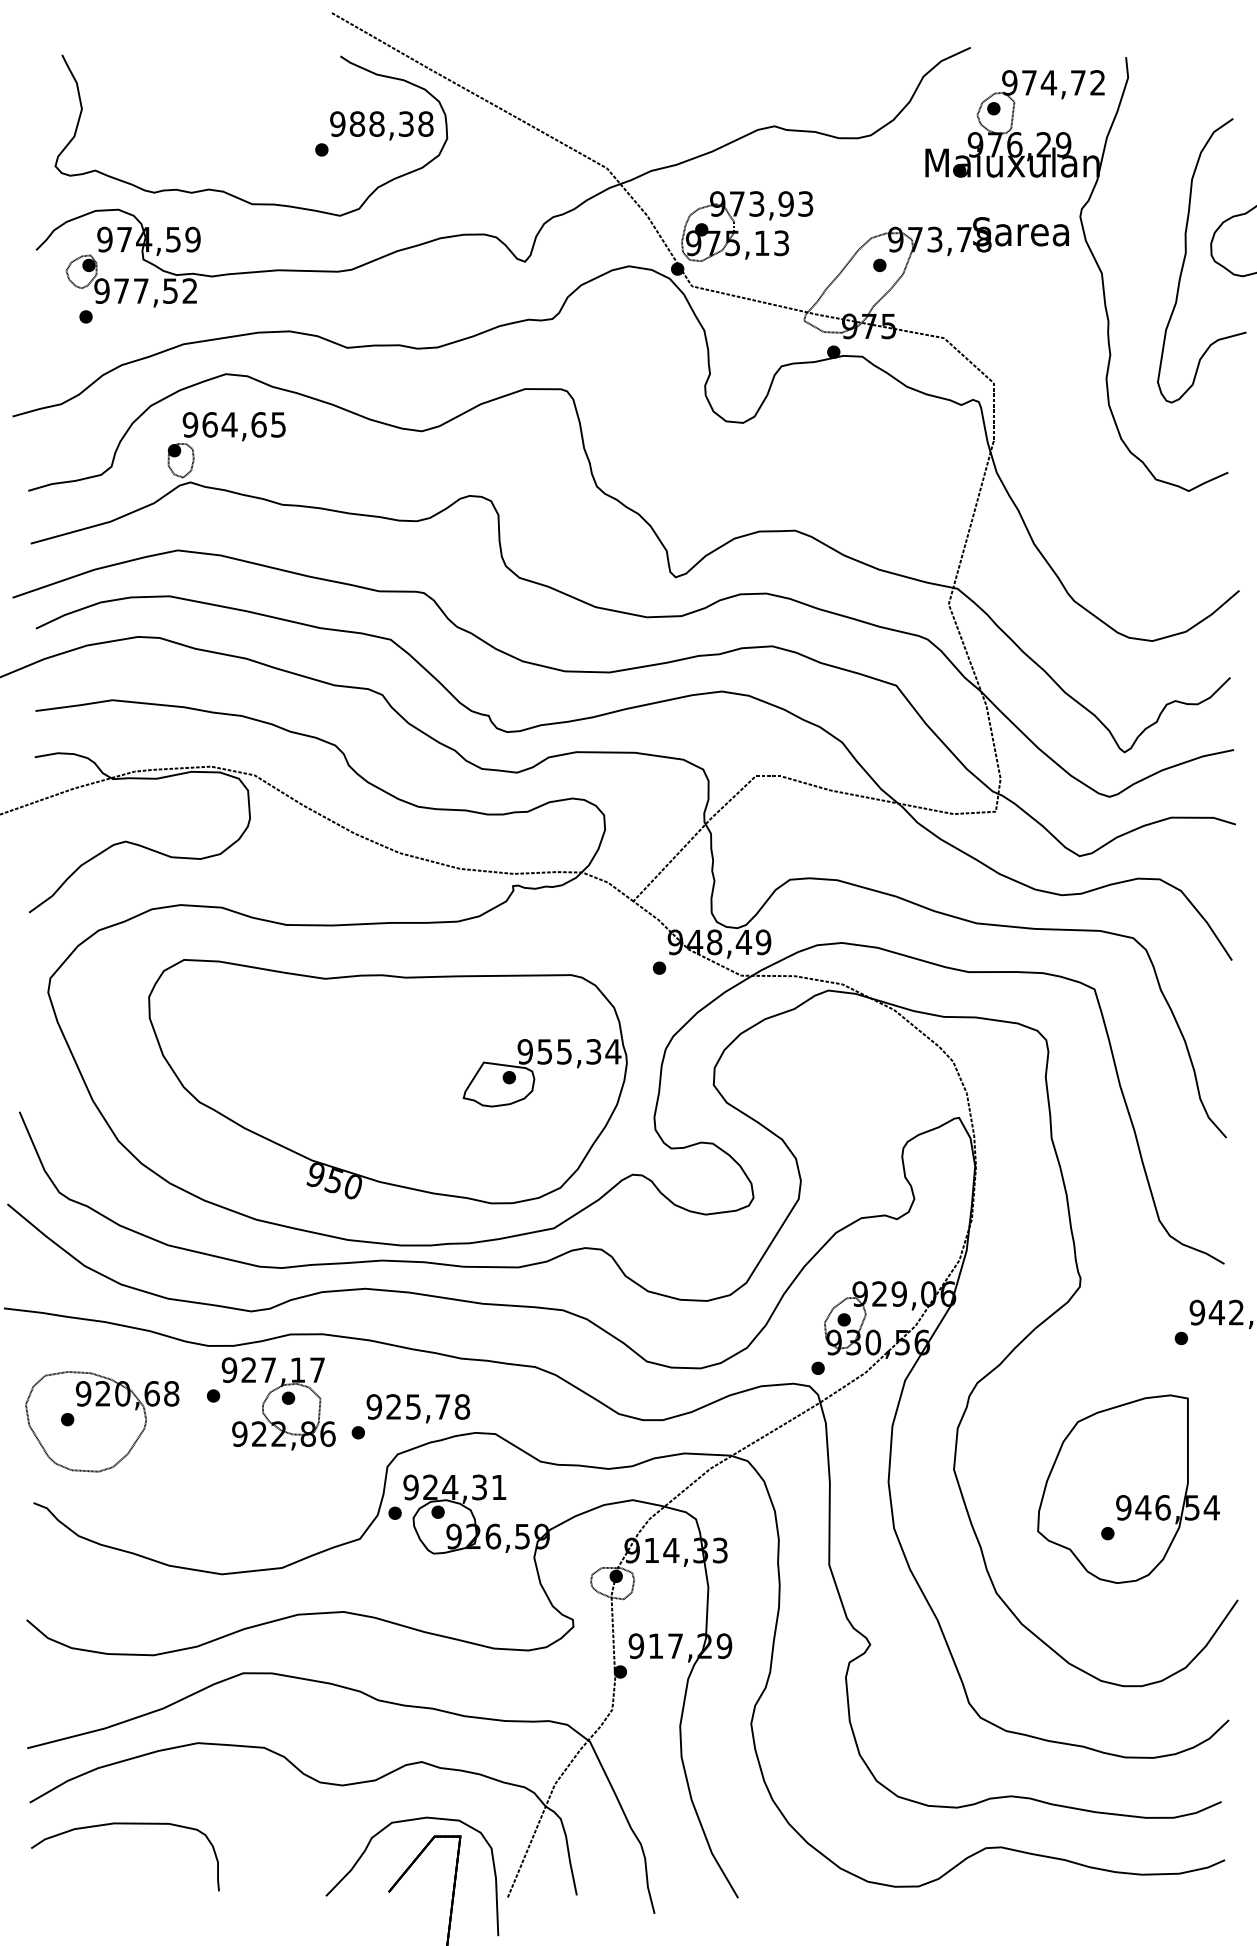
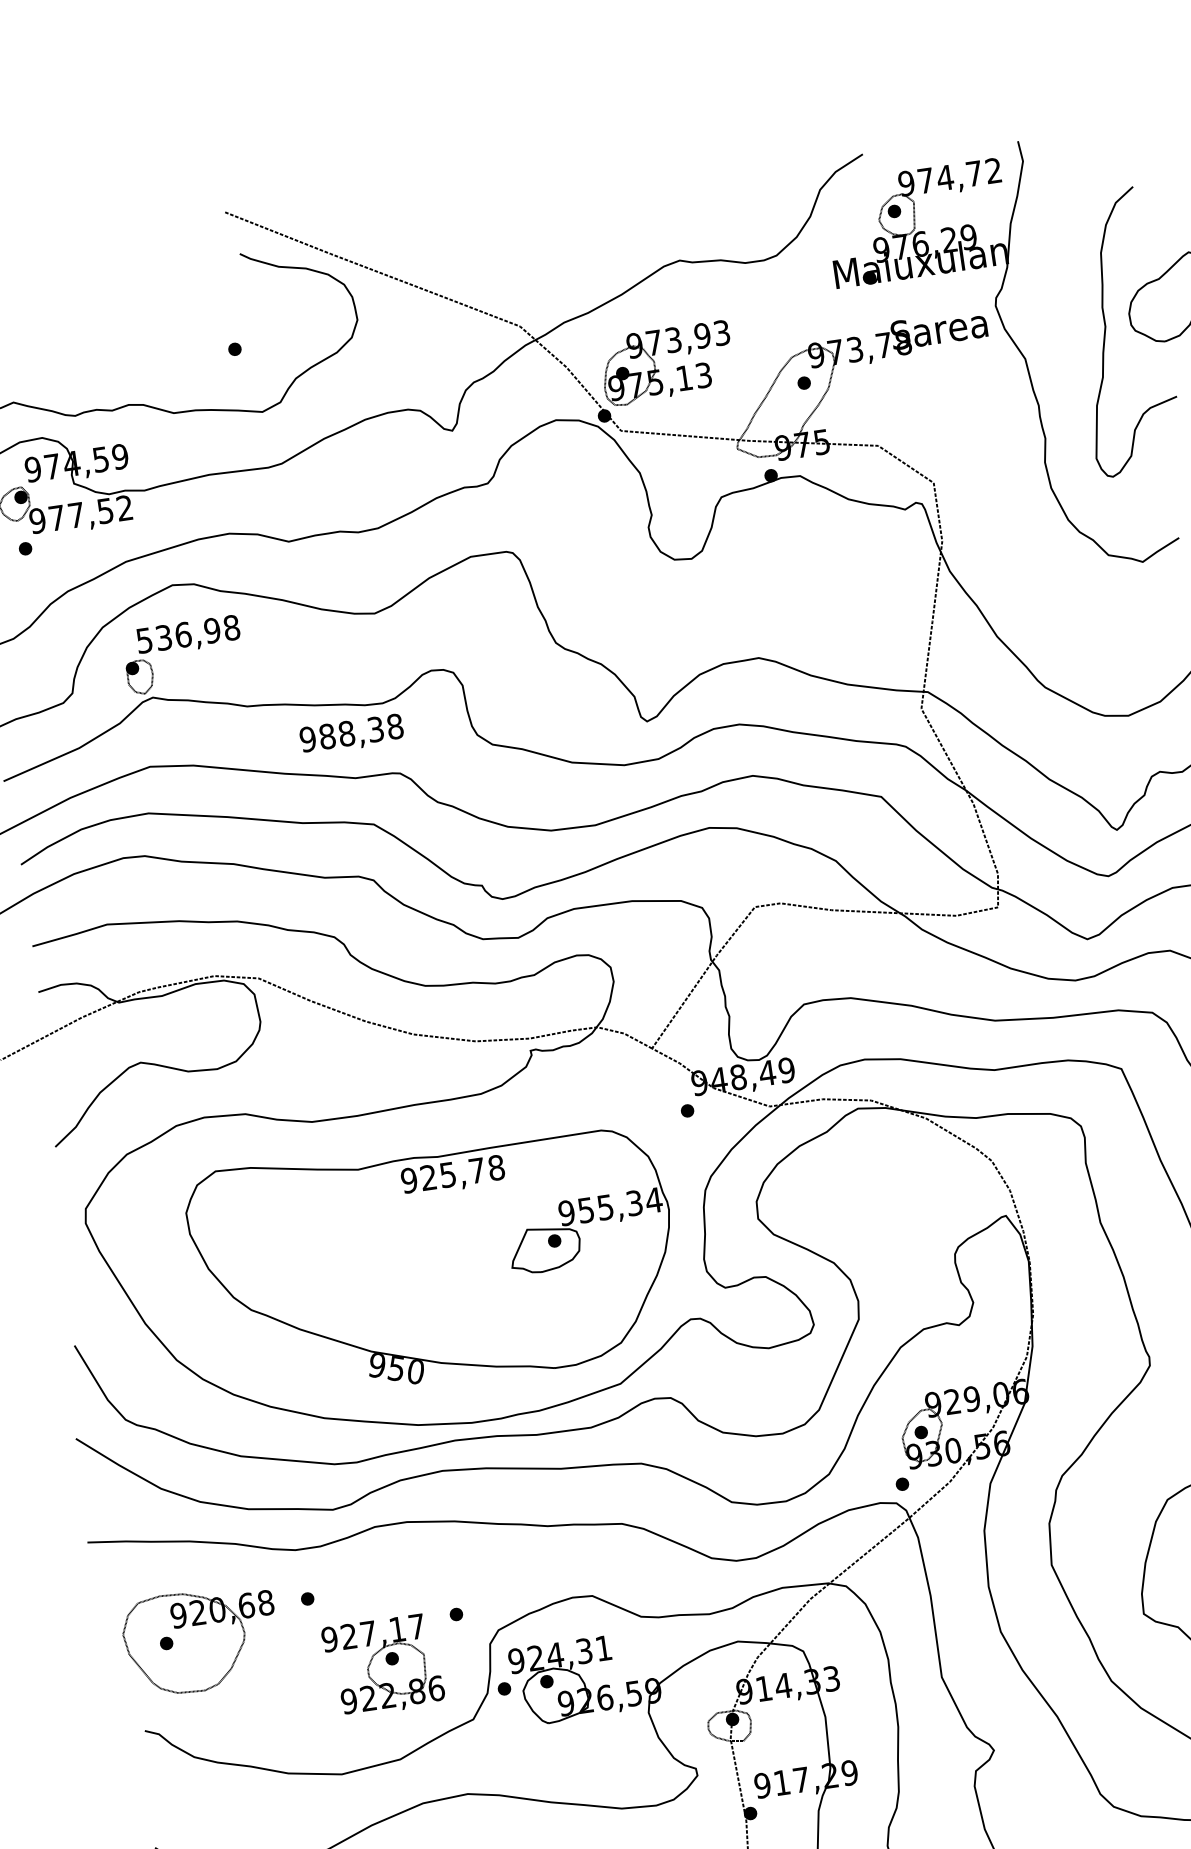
text: (381, 125) -> (351, 734), moved
text: (234, 424) -> (188, 633), 964,65 -> 536,98
part: (278, 1403) -> (383, 1665), moved
text: (418, 1408) -> (453, 1175), moved

